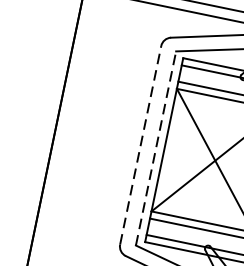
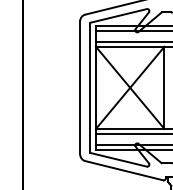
line: (141, 144) -> (80, 87), dashed -> solid
line: (156, 147) -> (90, 87), dashed -> solid

